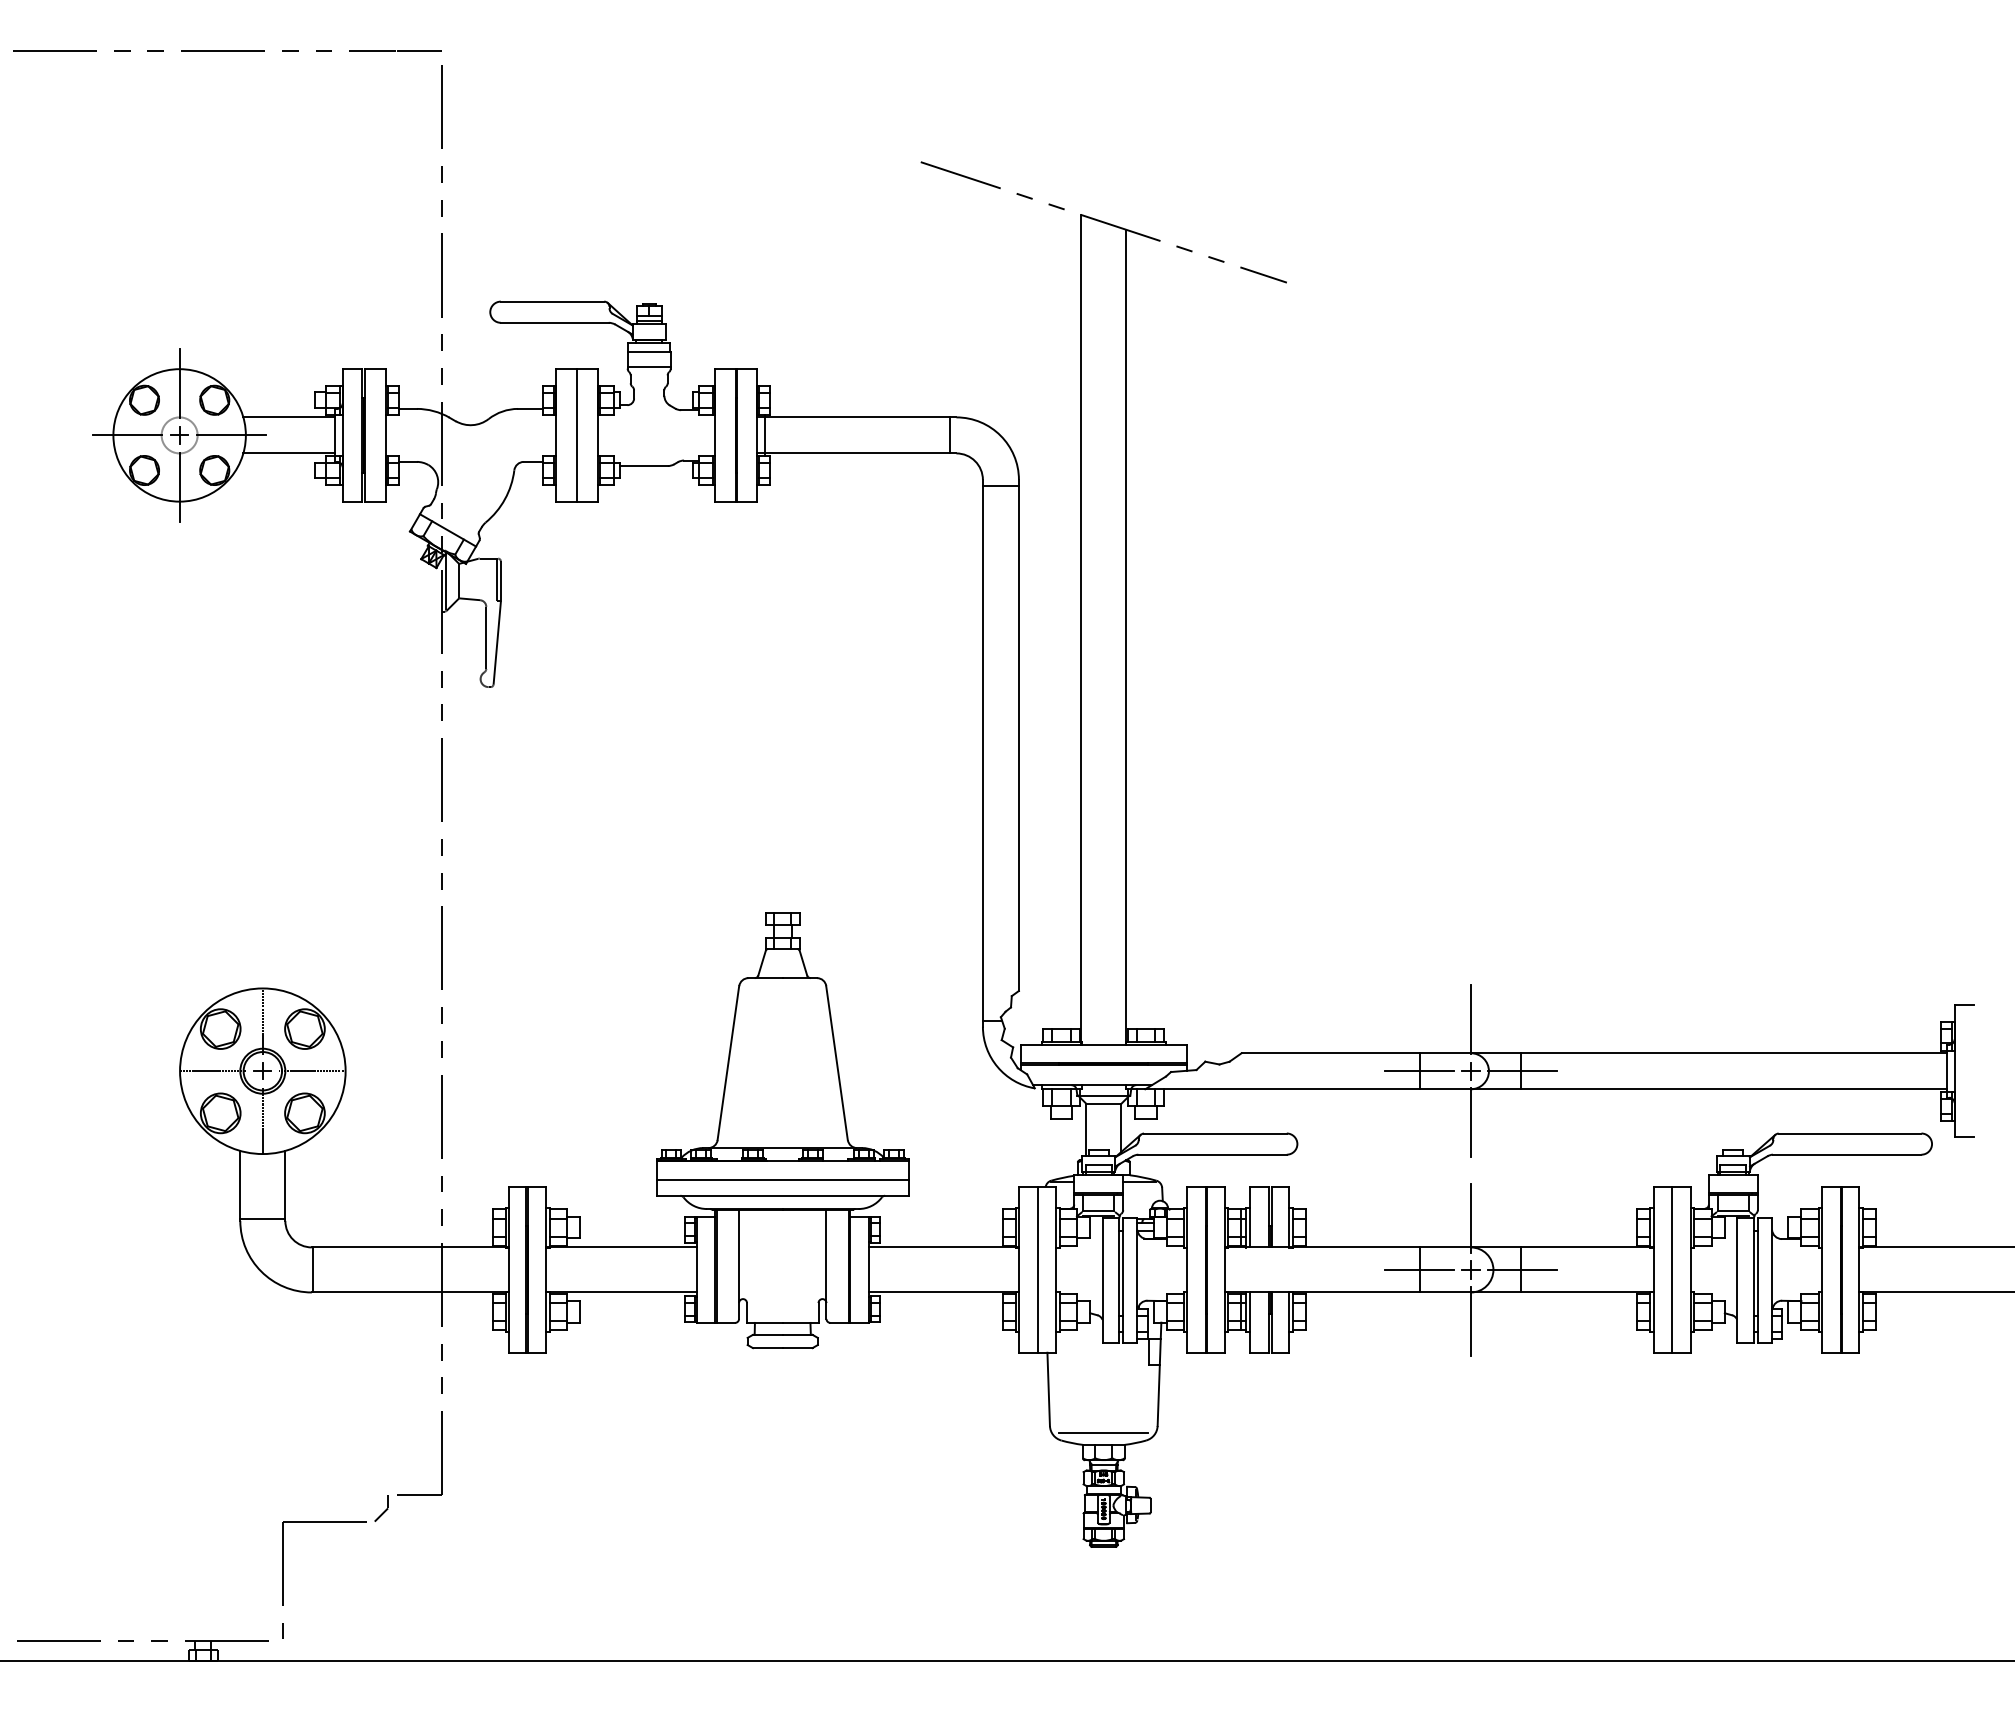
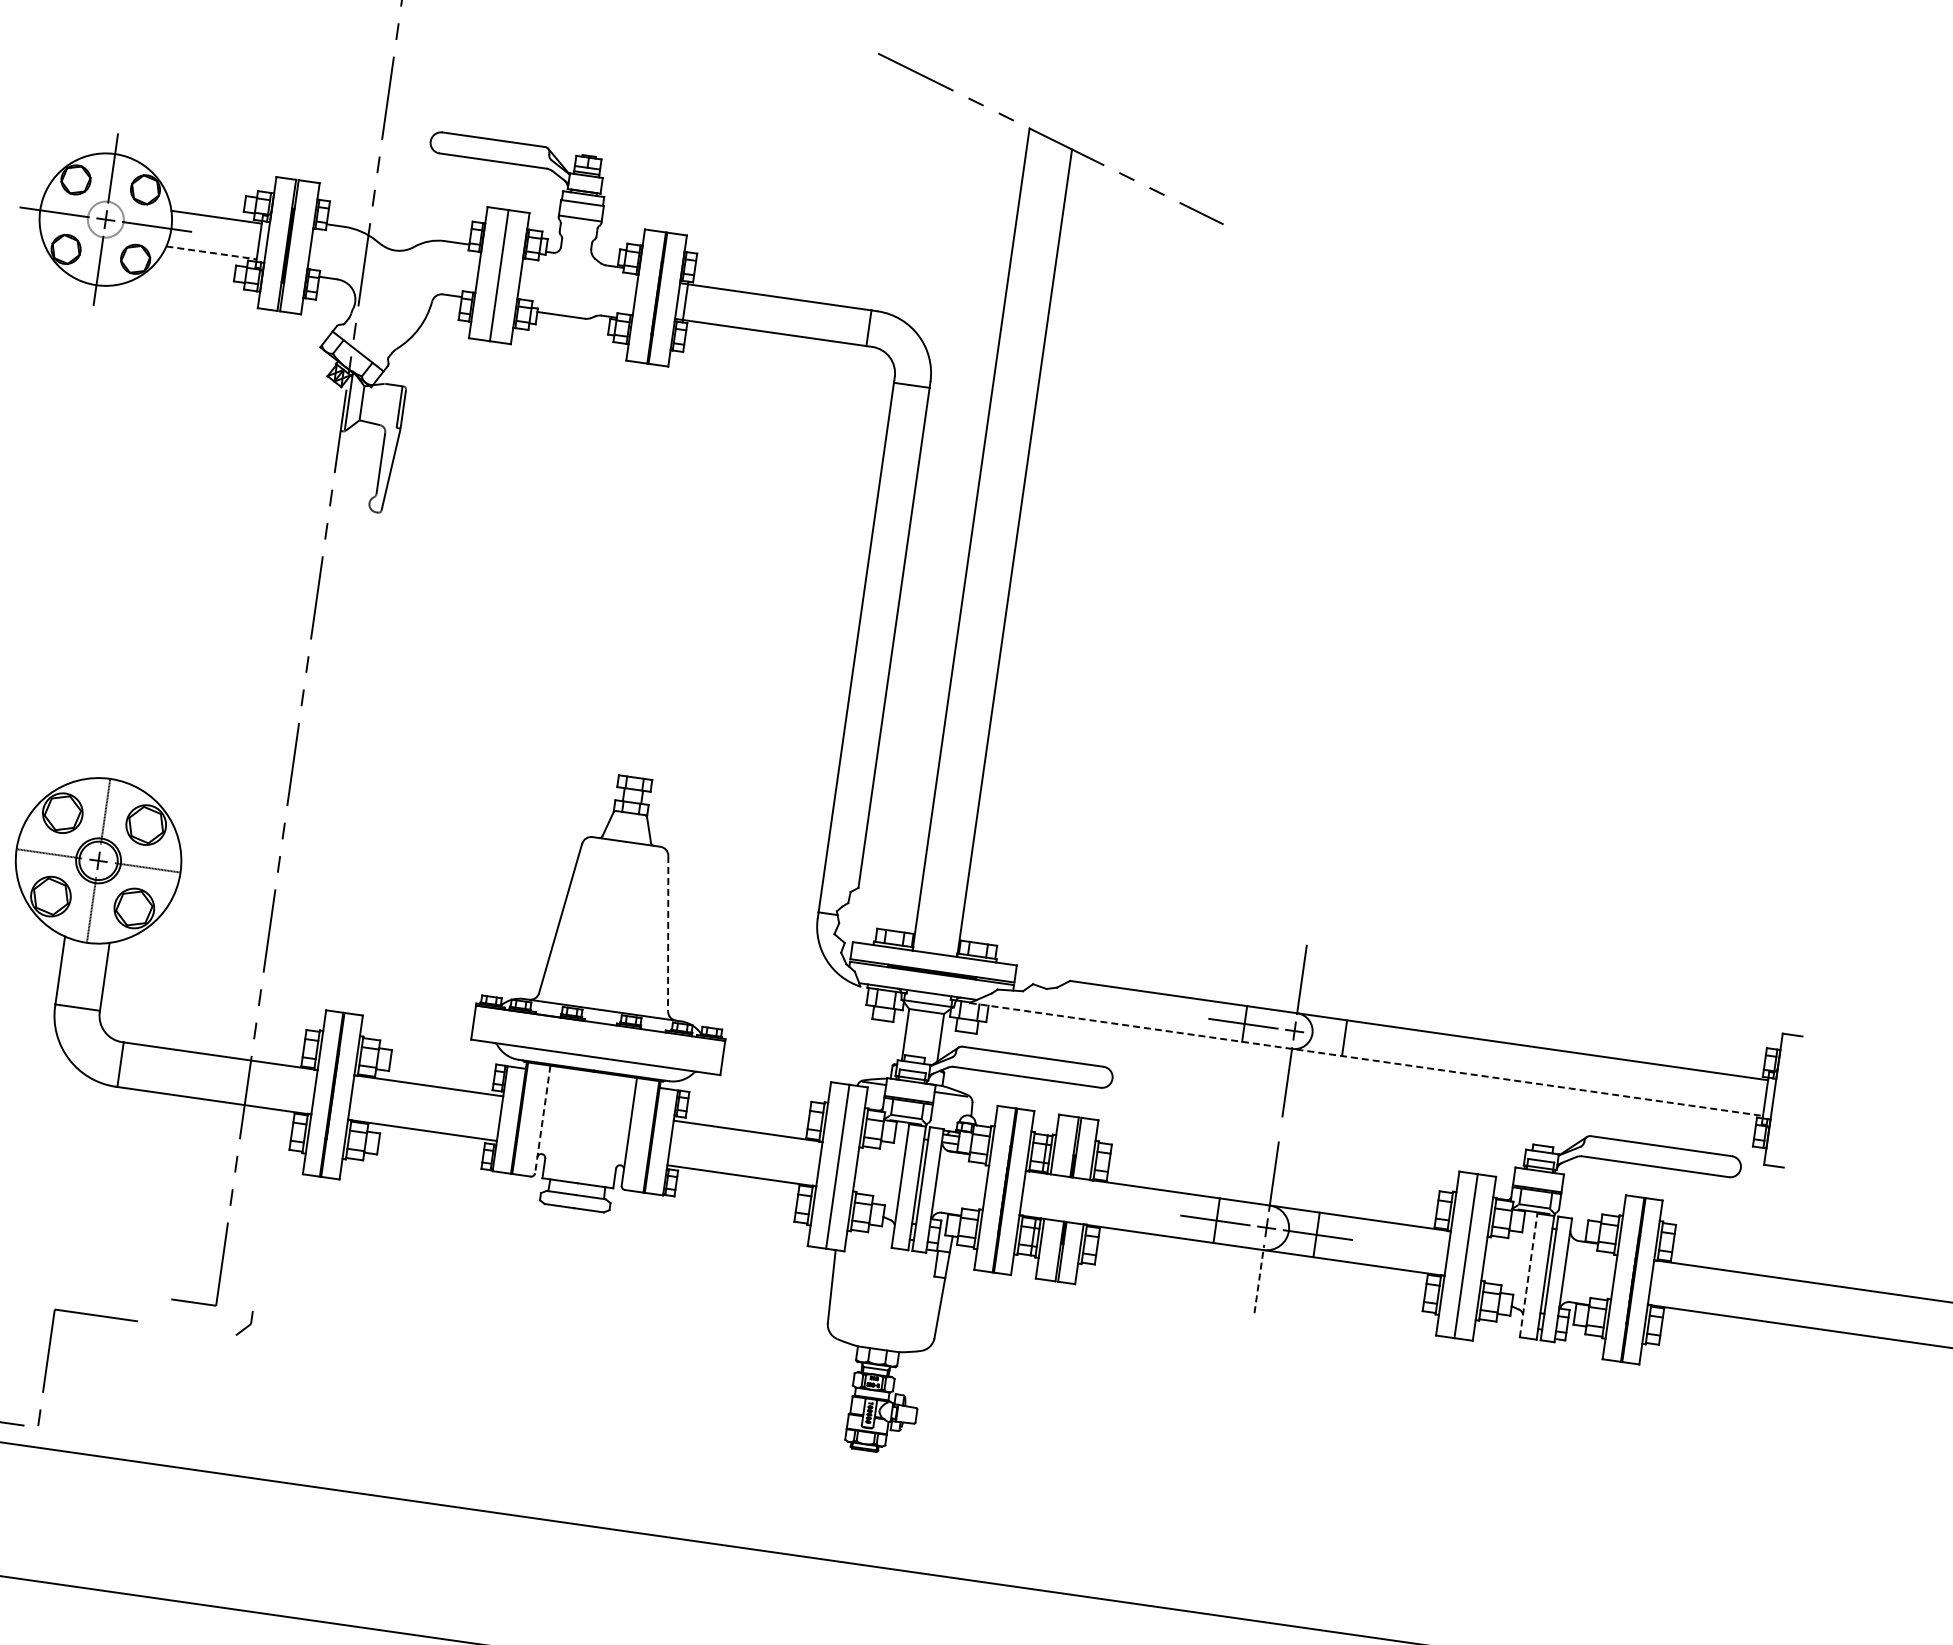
line: (289, 453) -> (212, 253), solid -> dashed
line: (837, 1063) -> (668, 934), solid -> dashed
line: (1522, 1071) -> (1345, 1038), removed
line: (1545, 1089) -> (1365, 1059), solid -> dashed
line: (782, 1179) -> (597, 1041), removed
line: (739, 1265) -> (543, 1120), solid -> dashed
line: (1737, 1279) -> (1529, 1274), solid -> dashed
line: (1470, 1321) -> (1258, 1278), solid -> dashed
line: (1103, 1433) -> (879, 1337), removed
part: (381, 1508) -> (244, 1323), moved

